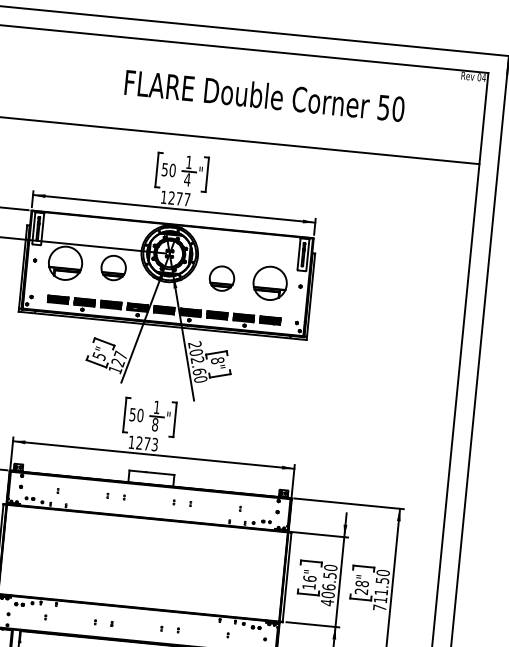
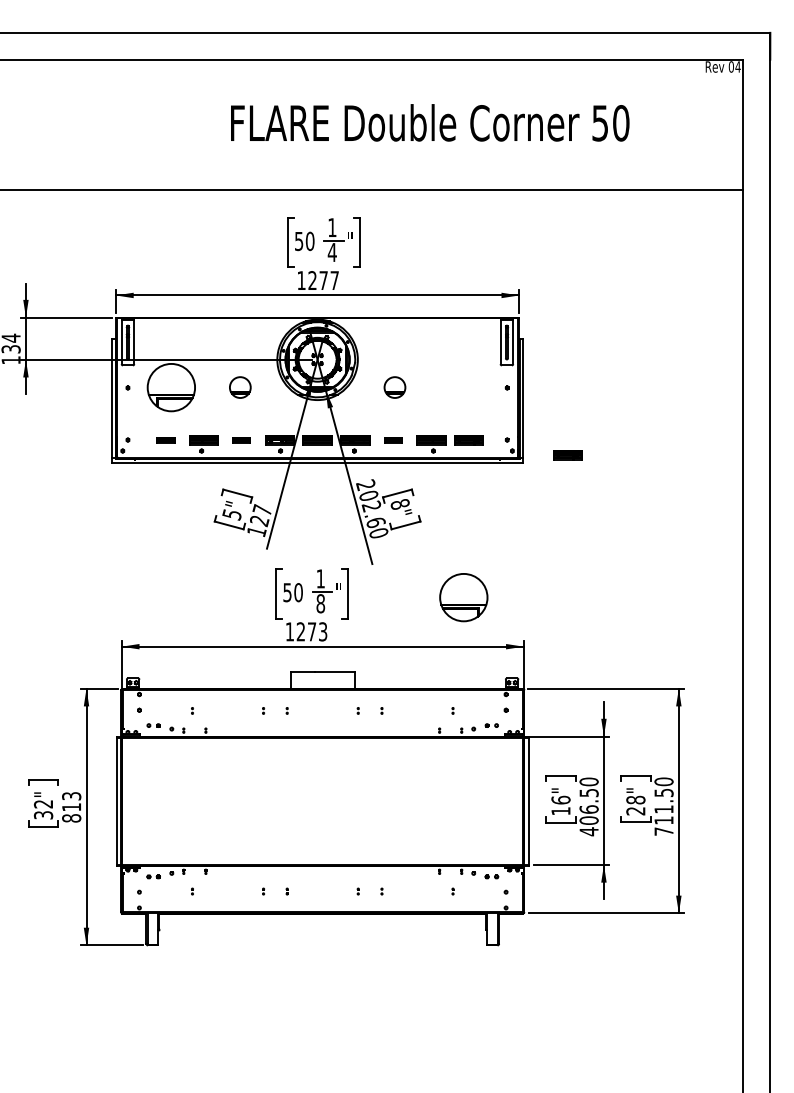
part: (113, 267) -> (240, 387), size x0.6
part: (221, 278) -> (394, 387), size x0.6
part: (269, 283) -> (463, 597), moved
part: (57, 299) -> (165, 440), size x0.6
part: (110, 305) -> (241, 440), size x0.6
part: (217, 315) -> (393, 440), size x0.6
part: (338, 337) -> (567, 455), added

